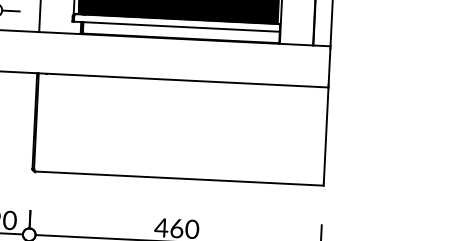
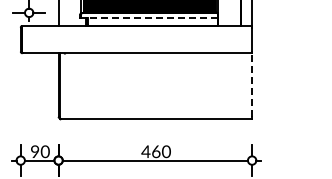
line: (176, 26) -> (149, 17), solid -> dashed
line: (326, 135) -> (252, 85), solid -> dashed

